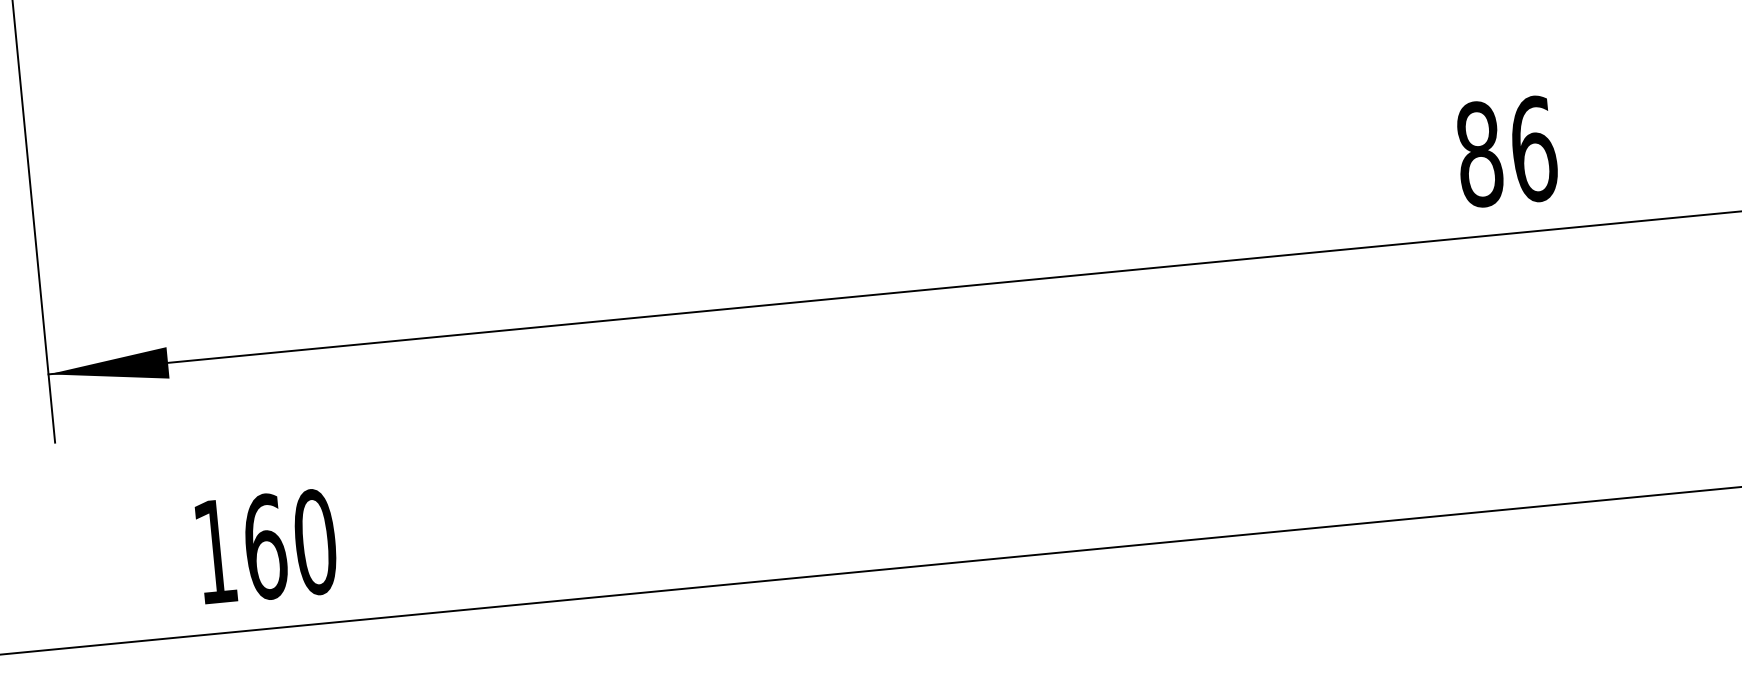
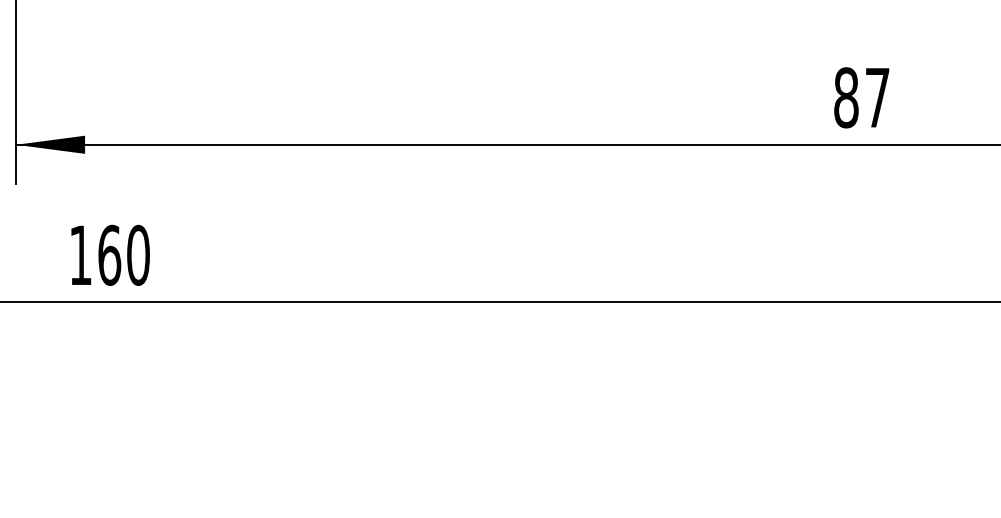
text: (1533, 148) -> (877, 97), 86 -> 87
text: (266, 545) -> (110, 254), moved

